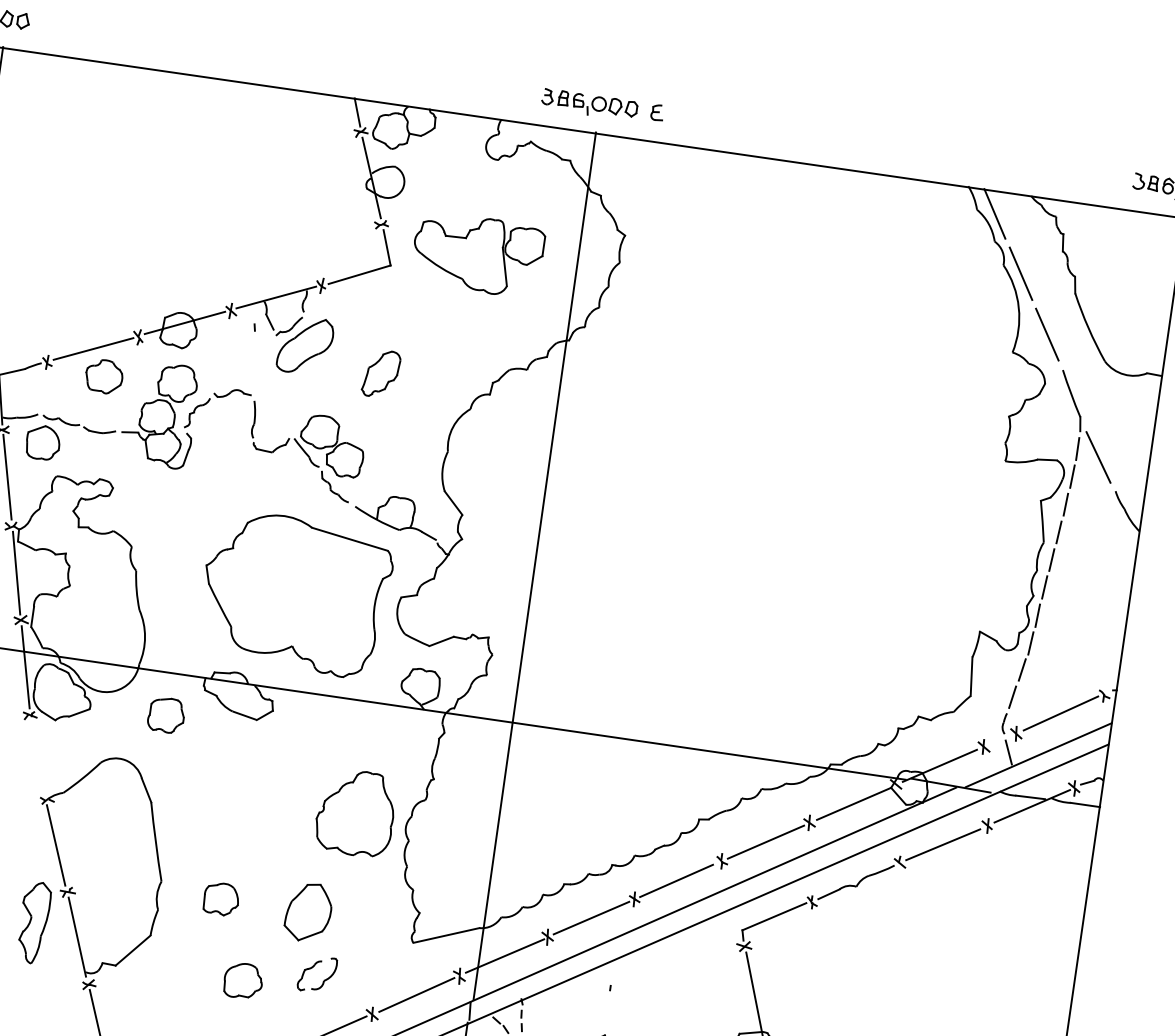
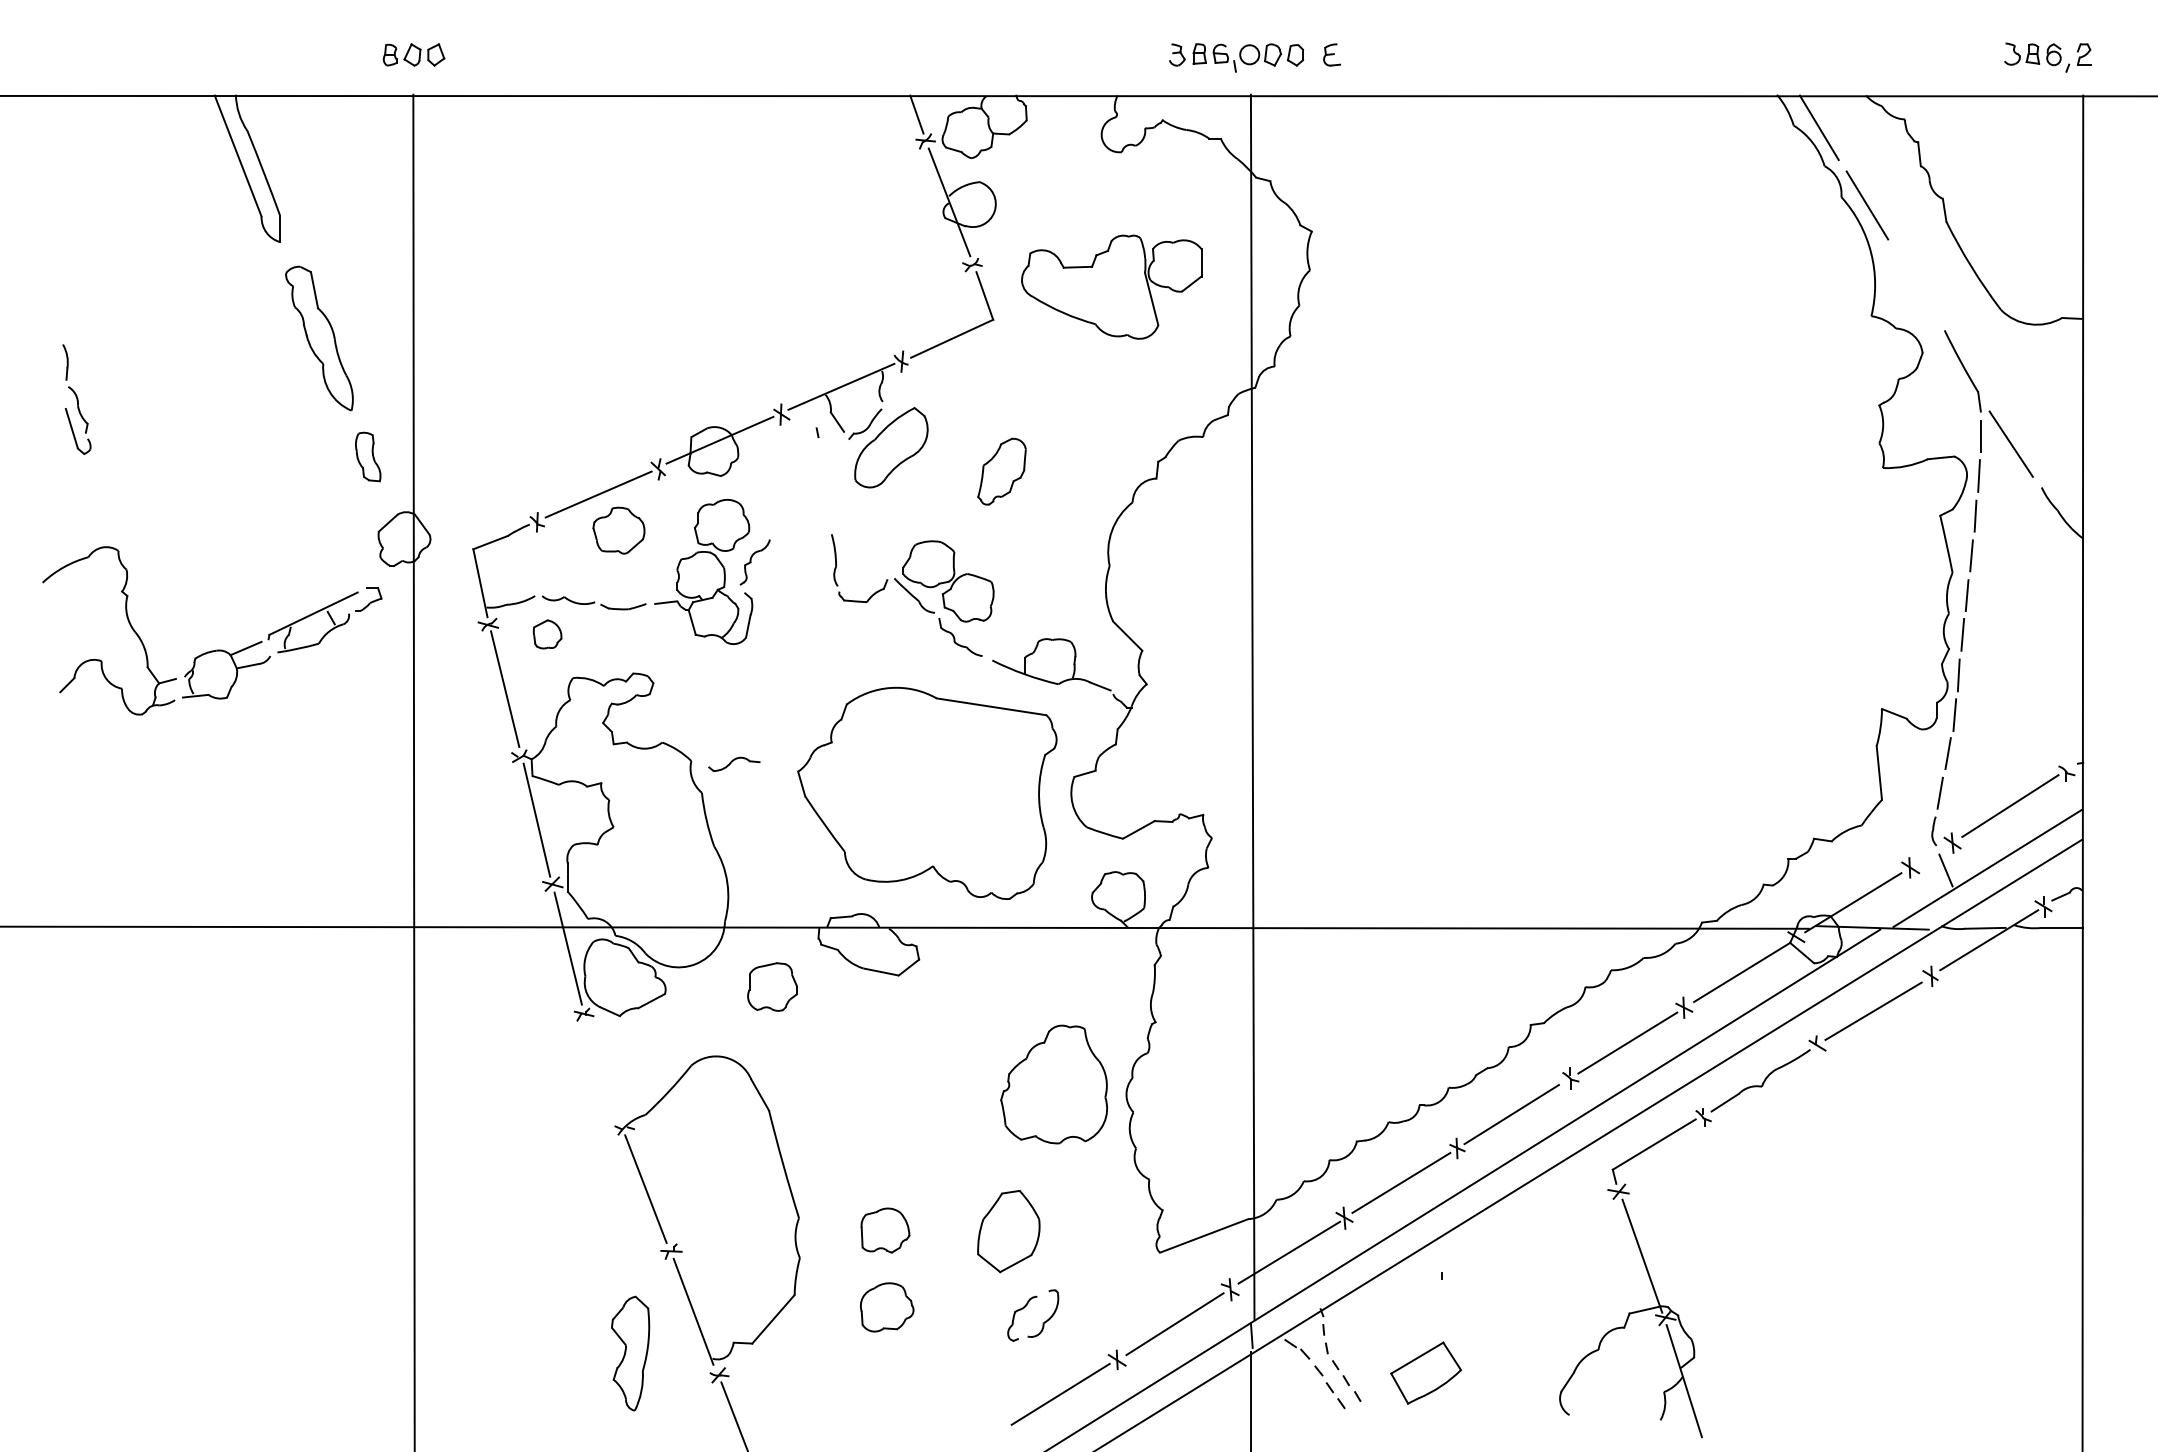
line: (1046, 334) -> (1915, 284), removed
part: (232, 394) -> (734, 764), moved
part: (43, 442) -> (547, 634), size x0.6
part: (33, 922) -> (630, 1353), moved
part: (243, 981) -> (887, 1307), moved

